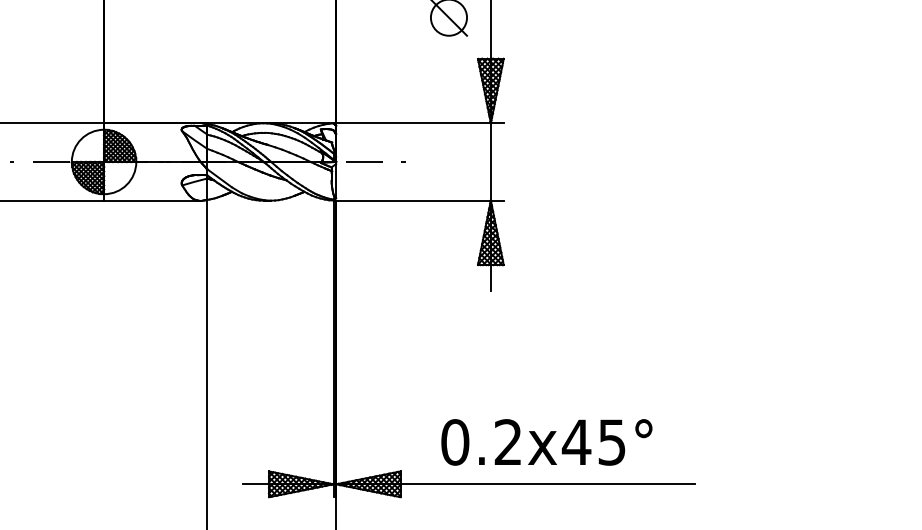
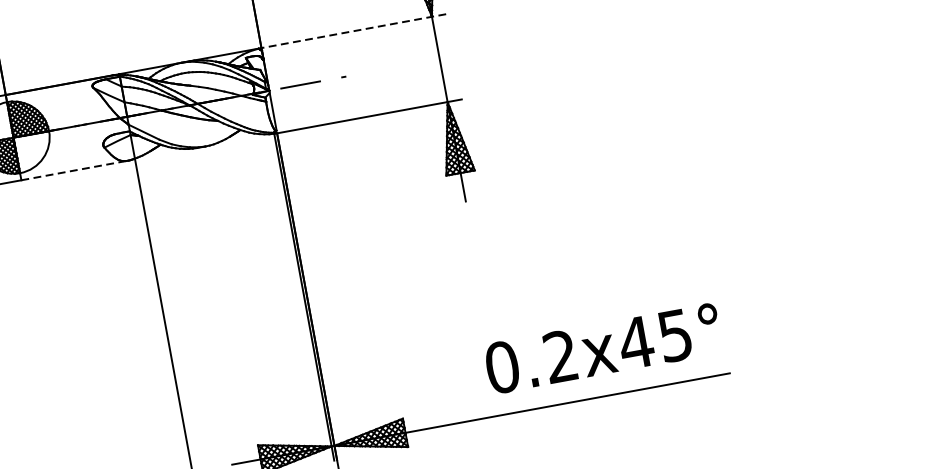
line: (418, 123) -> (352, 31), solid -> dashed
line: (152, 200) -> (74, 170), solid -> dashed
text: (546, 442) -> (602, 348), moved

